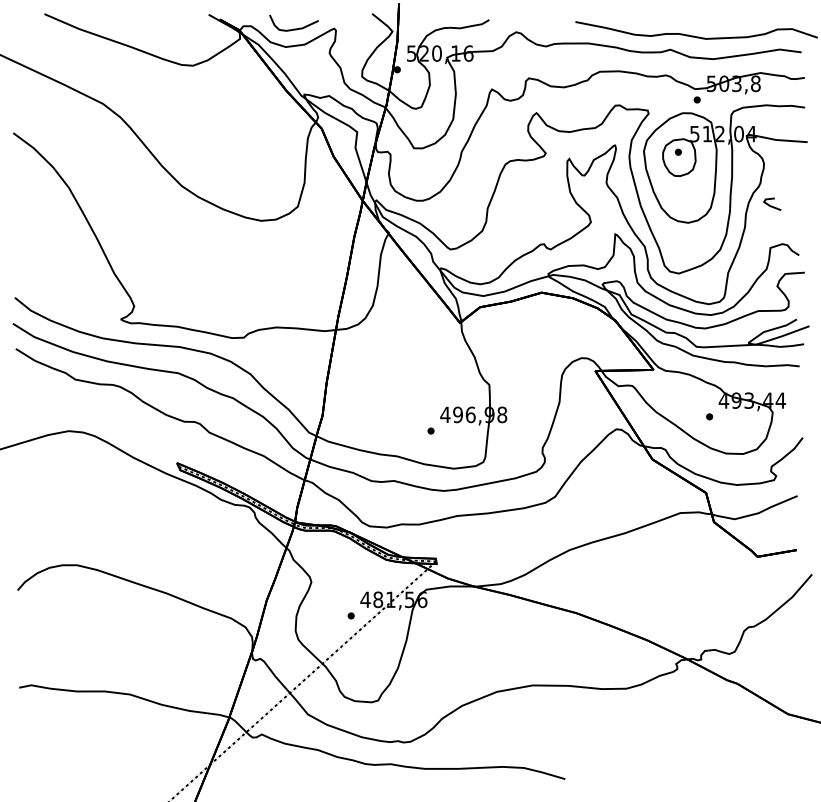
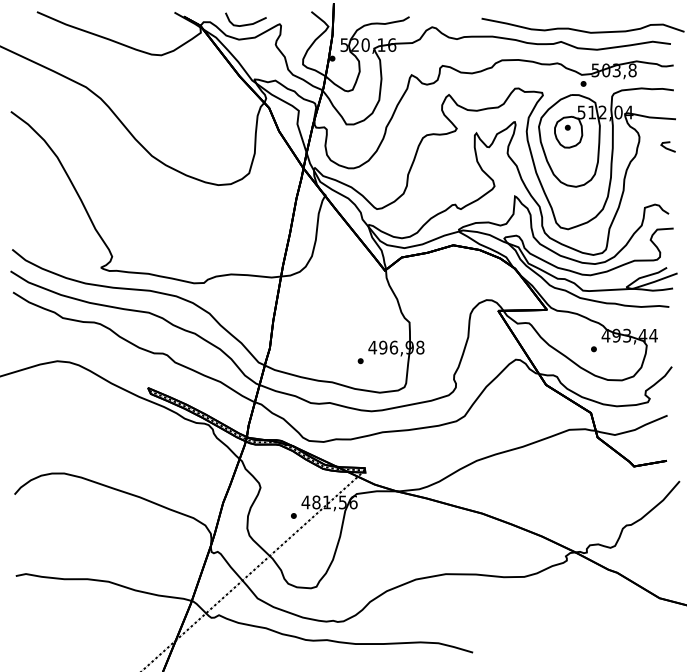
line: (771, 205) -> (667, 148), moved

